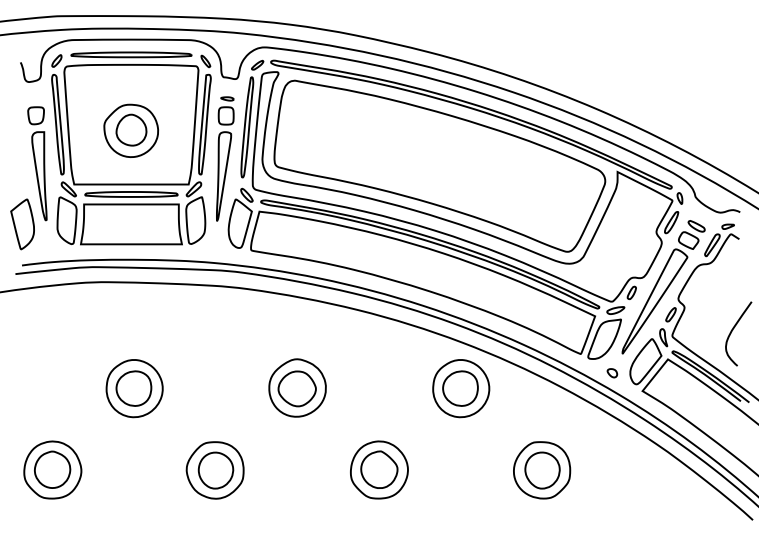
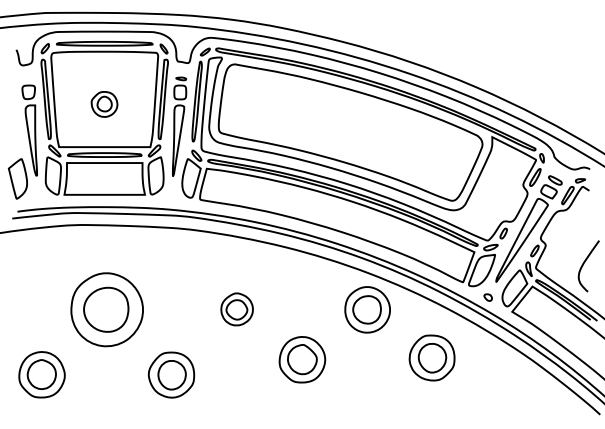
part: (131, 131) -> (104, 104), size x0.6
part: (134, 388) -> (107, 309), size x1.6
part: (296, 388) -> (236, 309), size x0.7
part: (379, 469) -> (302, 359), moved
part: (541, 469) -> (431, 357), moved

